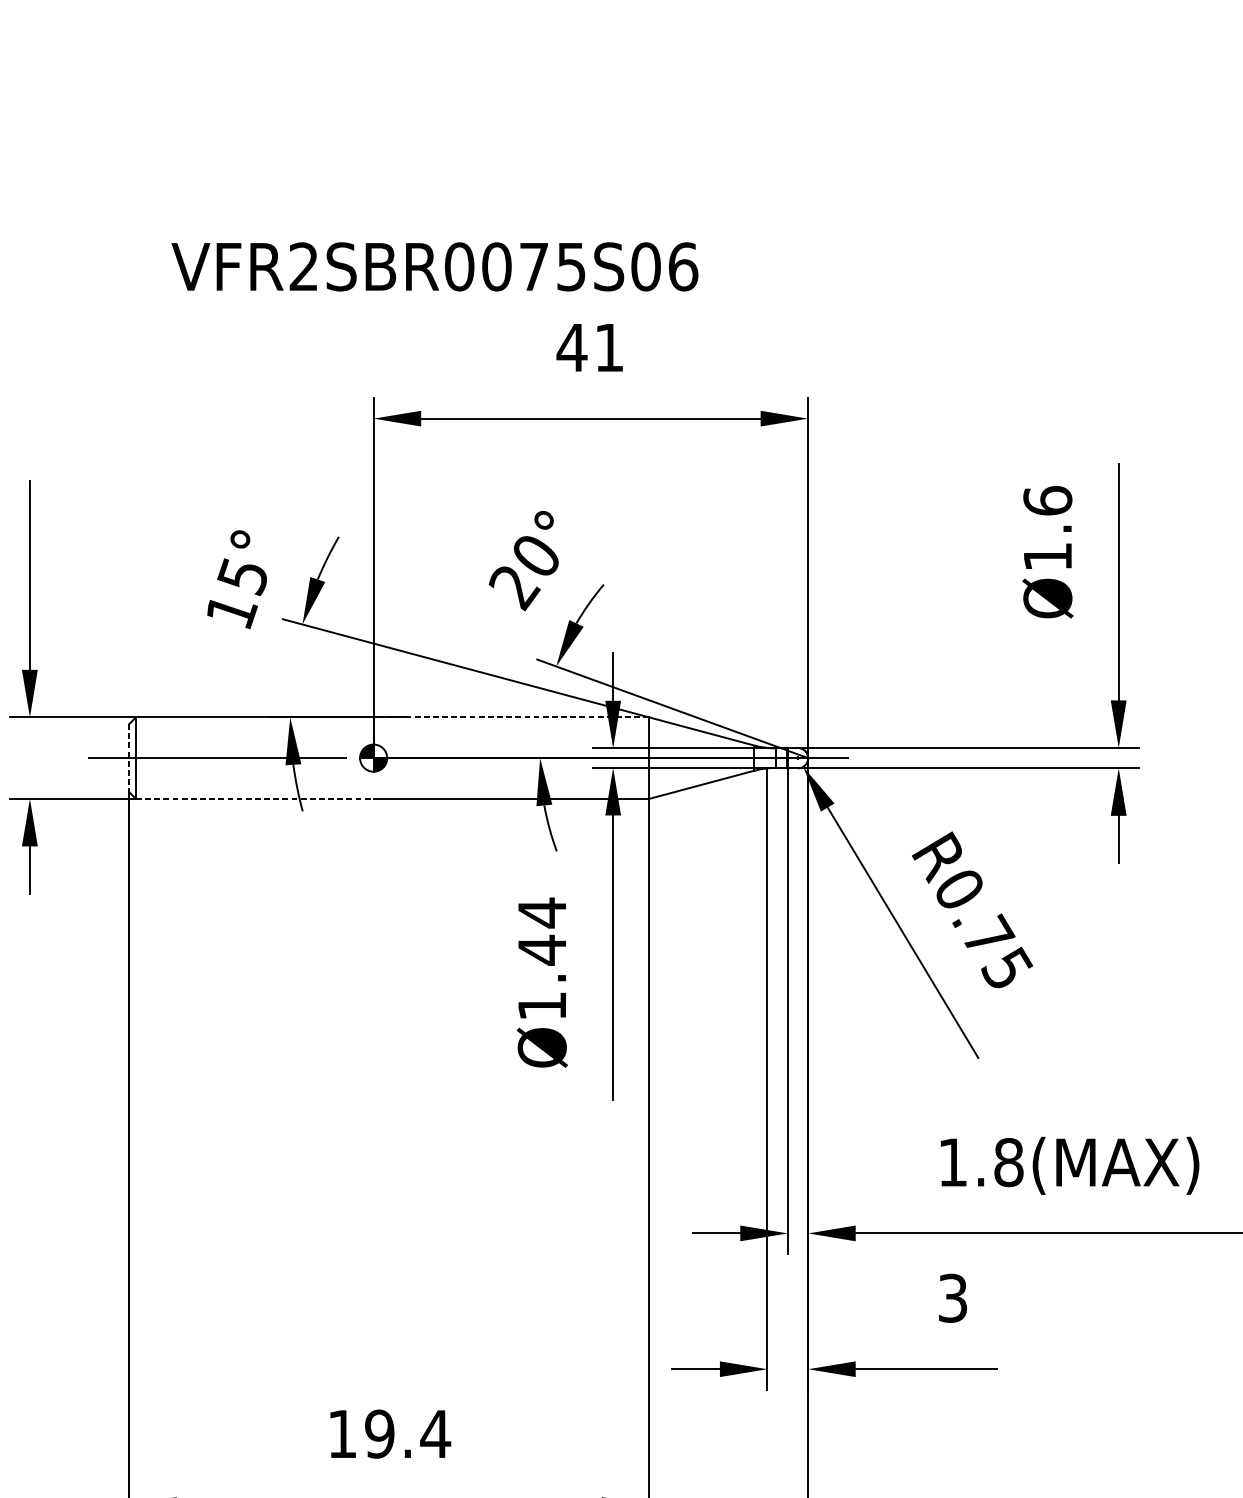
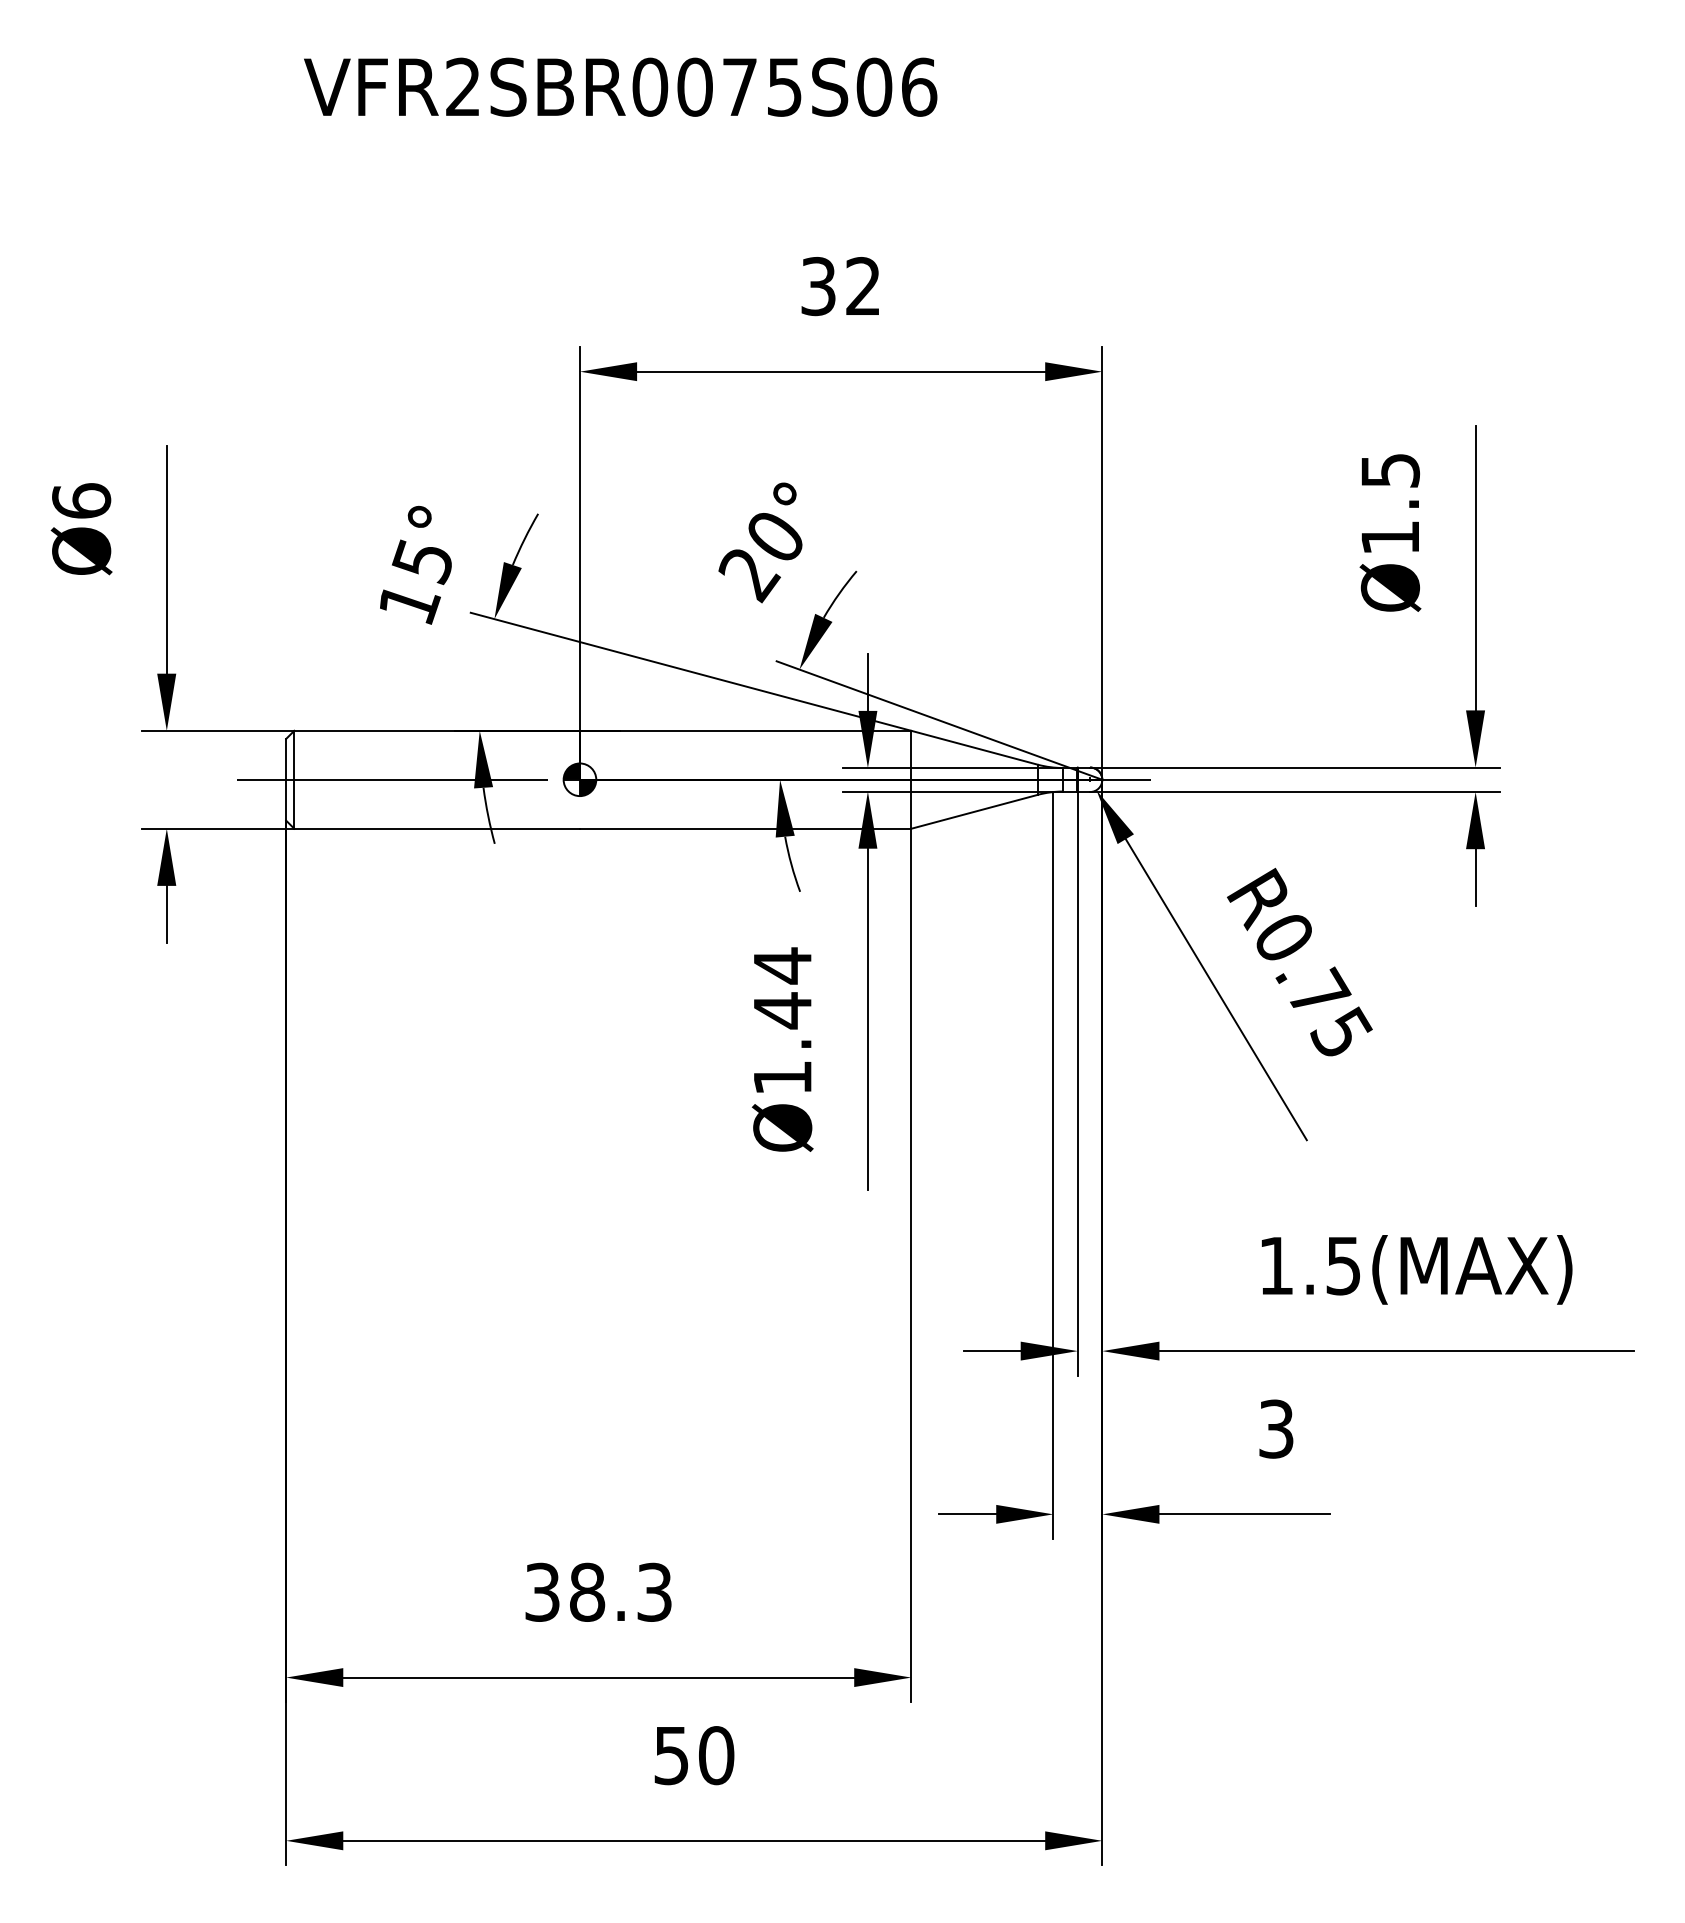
text: (434, 266) -> (620, 86), moved
text: (589, 347) -> (839, 286), 41 -> 32
text: (1047, 500) -> (1390, 469), Ø1.6 -> Ø1.5
line: (511, 717) -> (745, 730), dashed -> solid
line: (129, 757) -> (286, 779), dashed -> solid
line: (255, 798) -> (437, 828), dashed -> solid
text: (1008, 1162) -> (1343, 1265), 1.8(MAX) -> 1.5(MAX)
text: (389, 1433) -> (599, 1591), 19.4 -> 38.3

